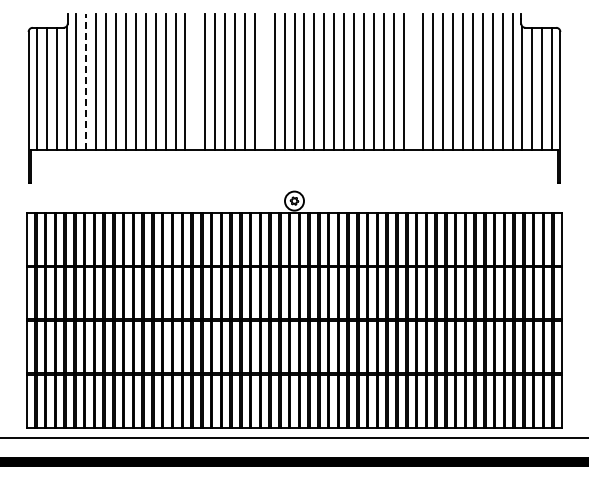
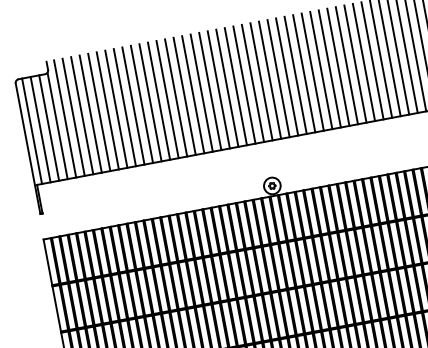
line: (86, 82) -> (73, 117), dashed -> solid
line: (195, 82) -> (167, 99), added
line: (264, 82) -> (227, 88), added
line: (413, 82) -> (355, 64), added

